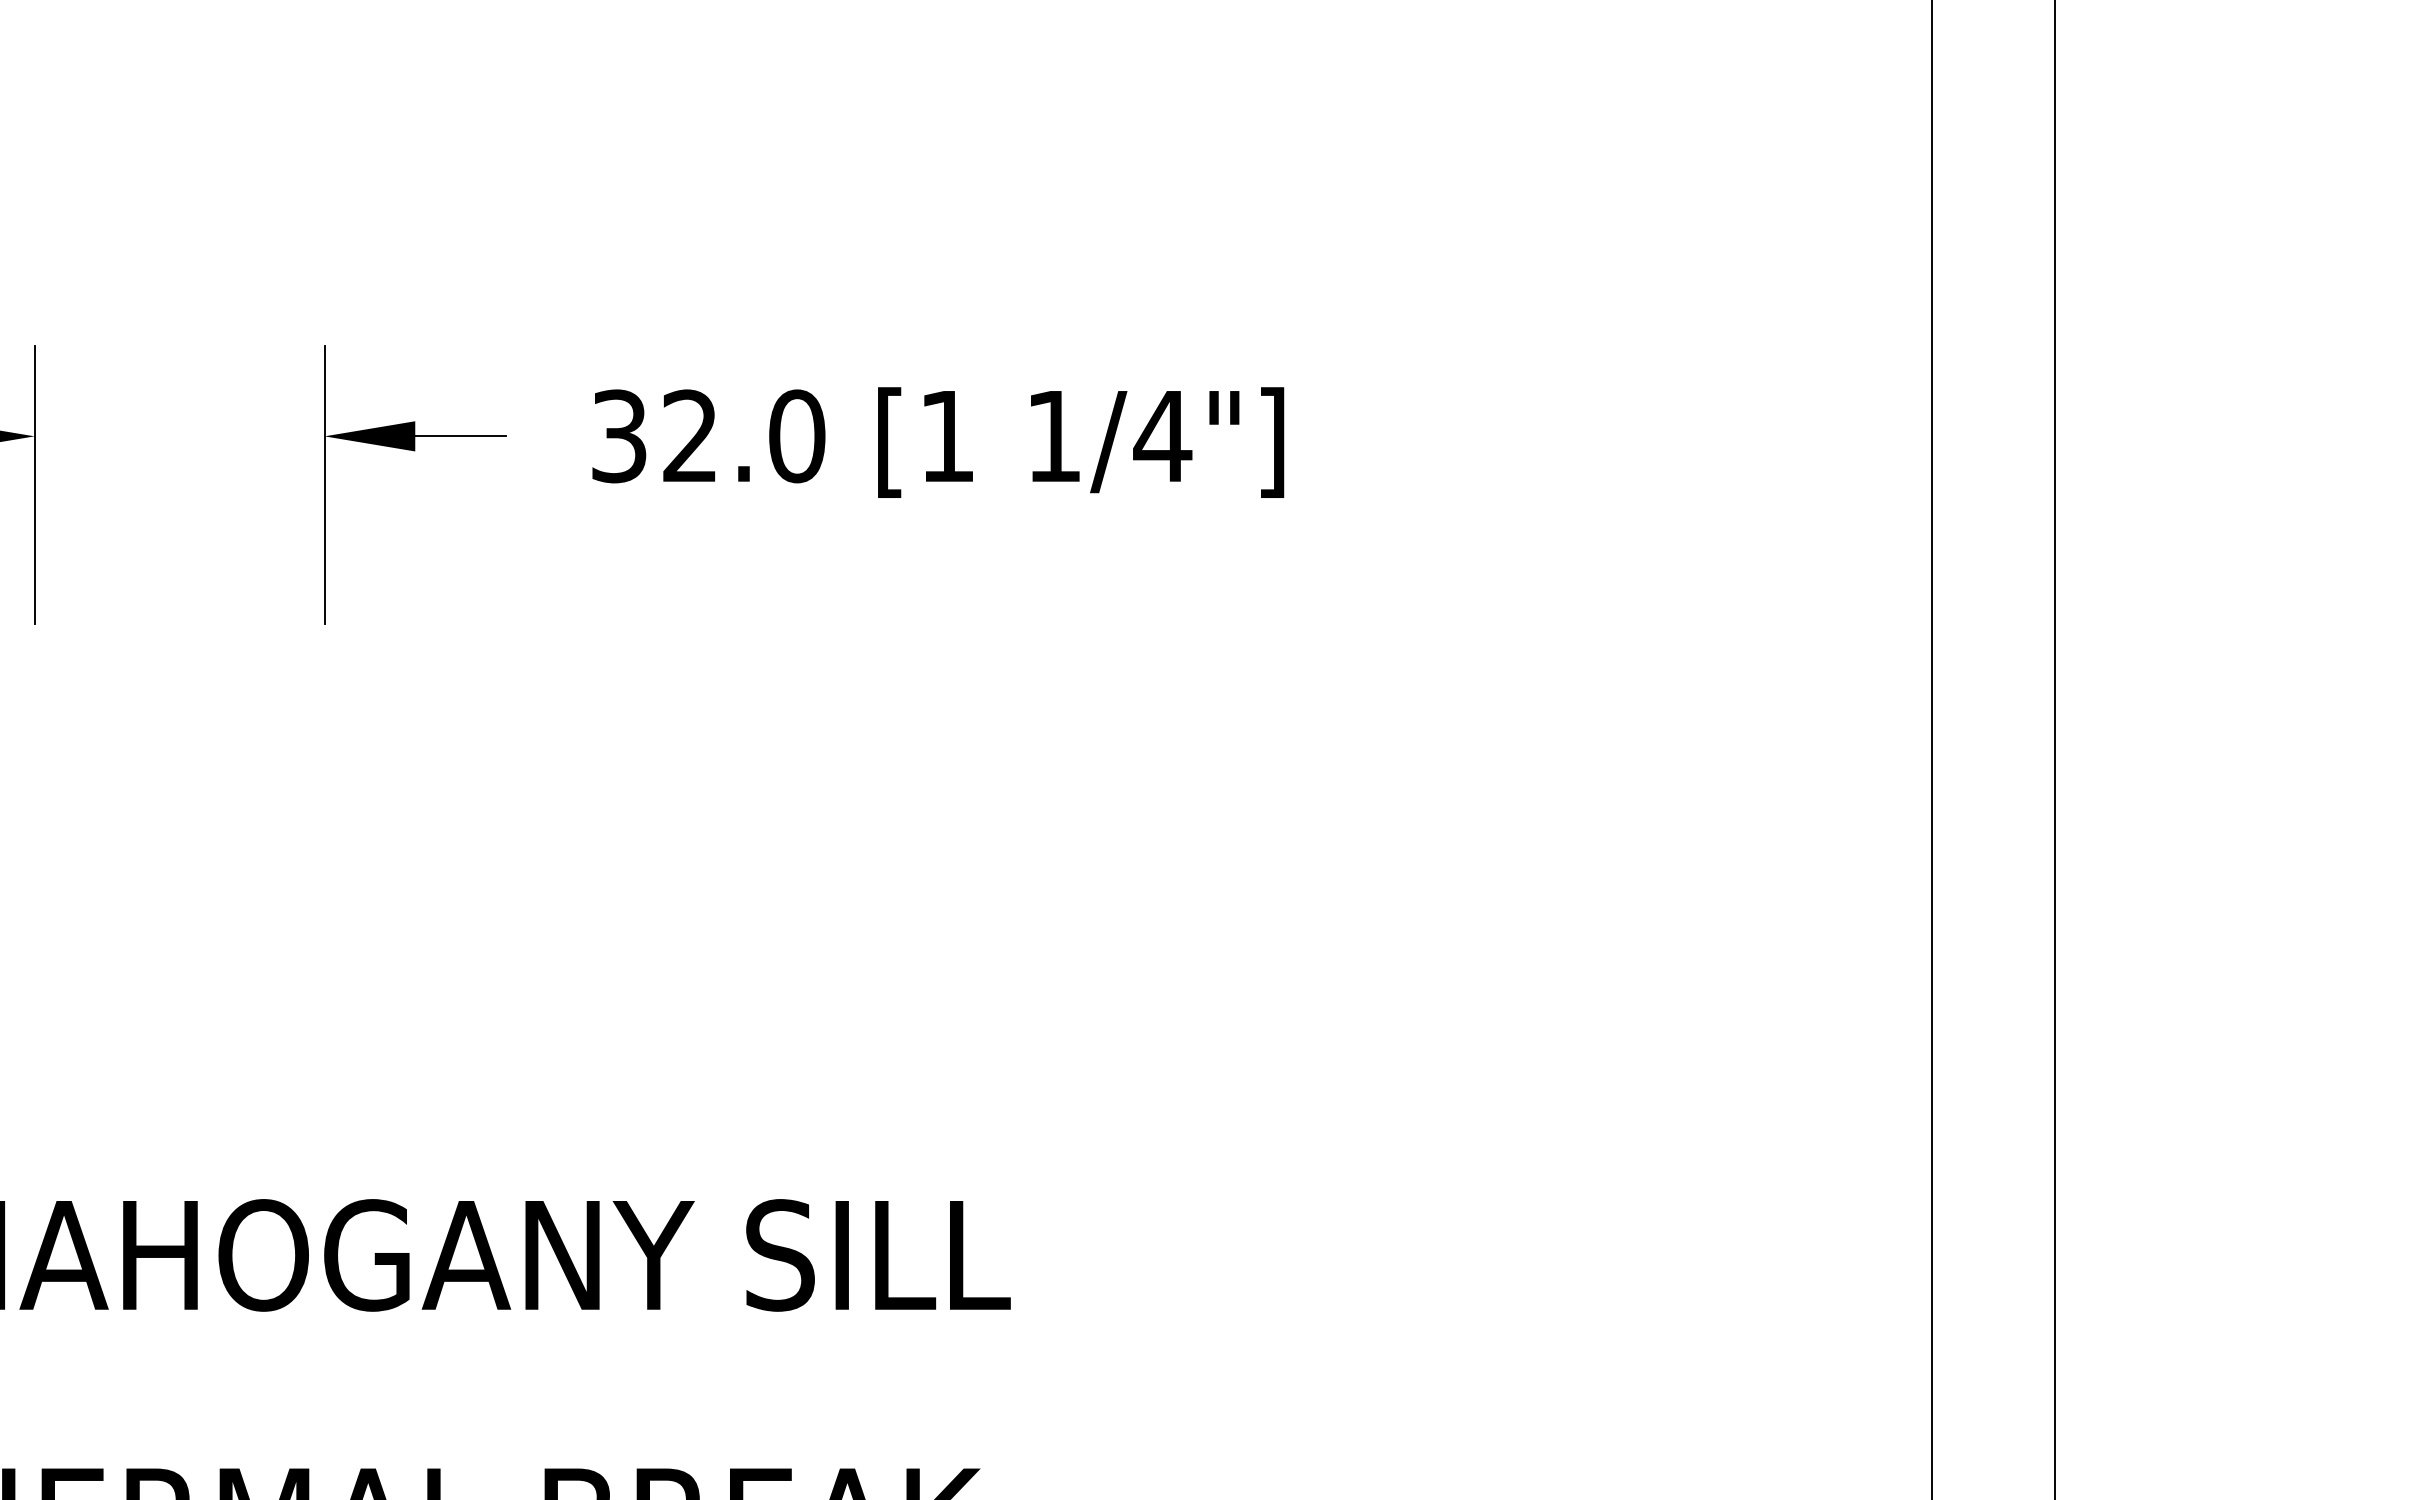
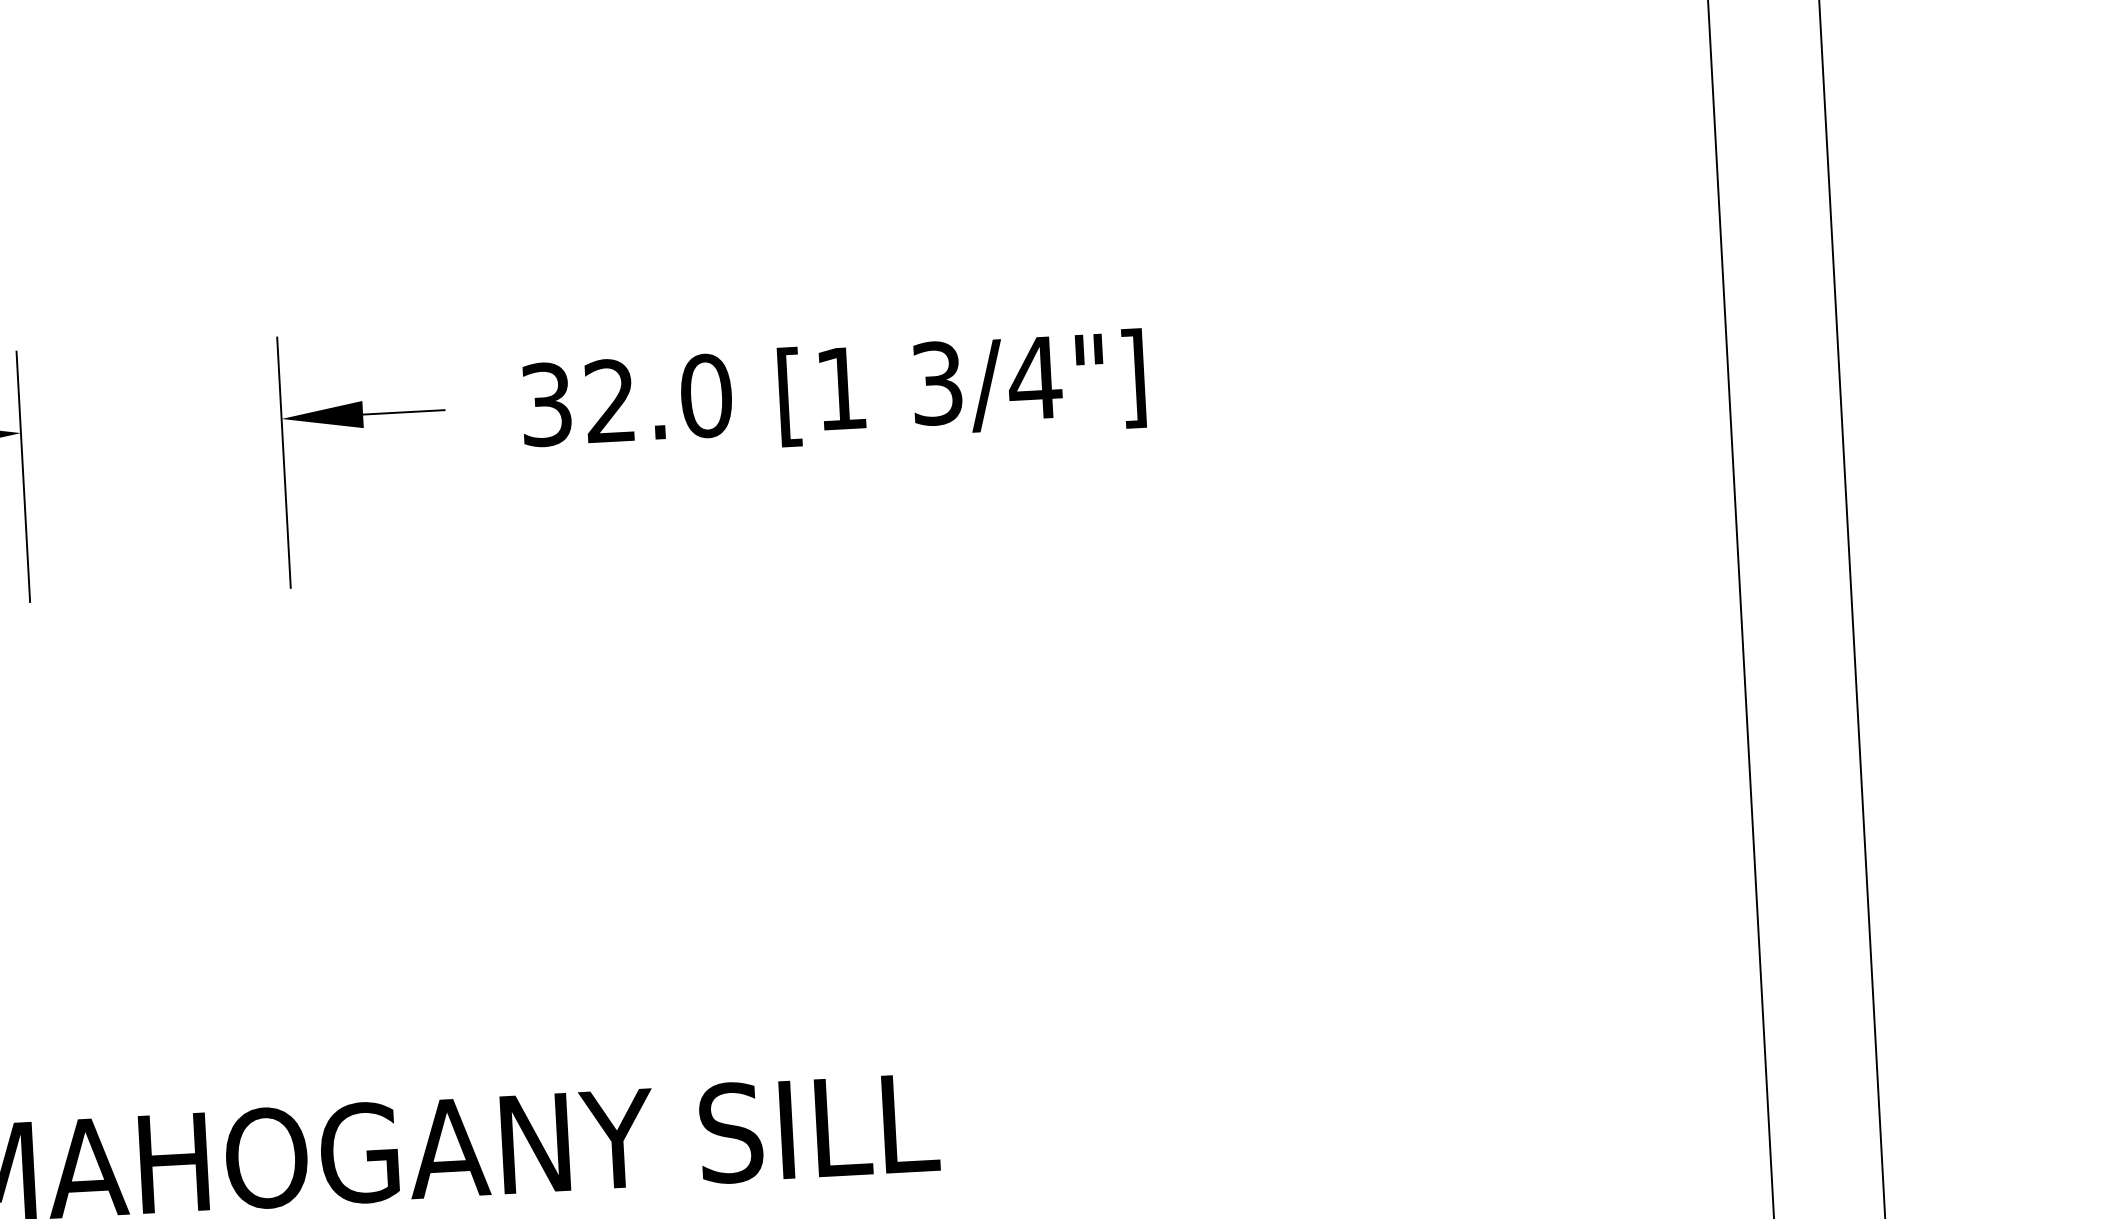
text: (1053, 436) -> (936, 383), 1/4"] -> 3/4"]

